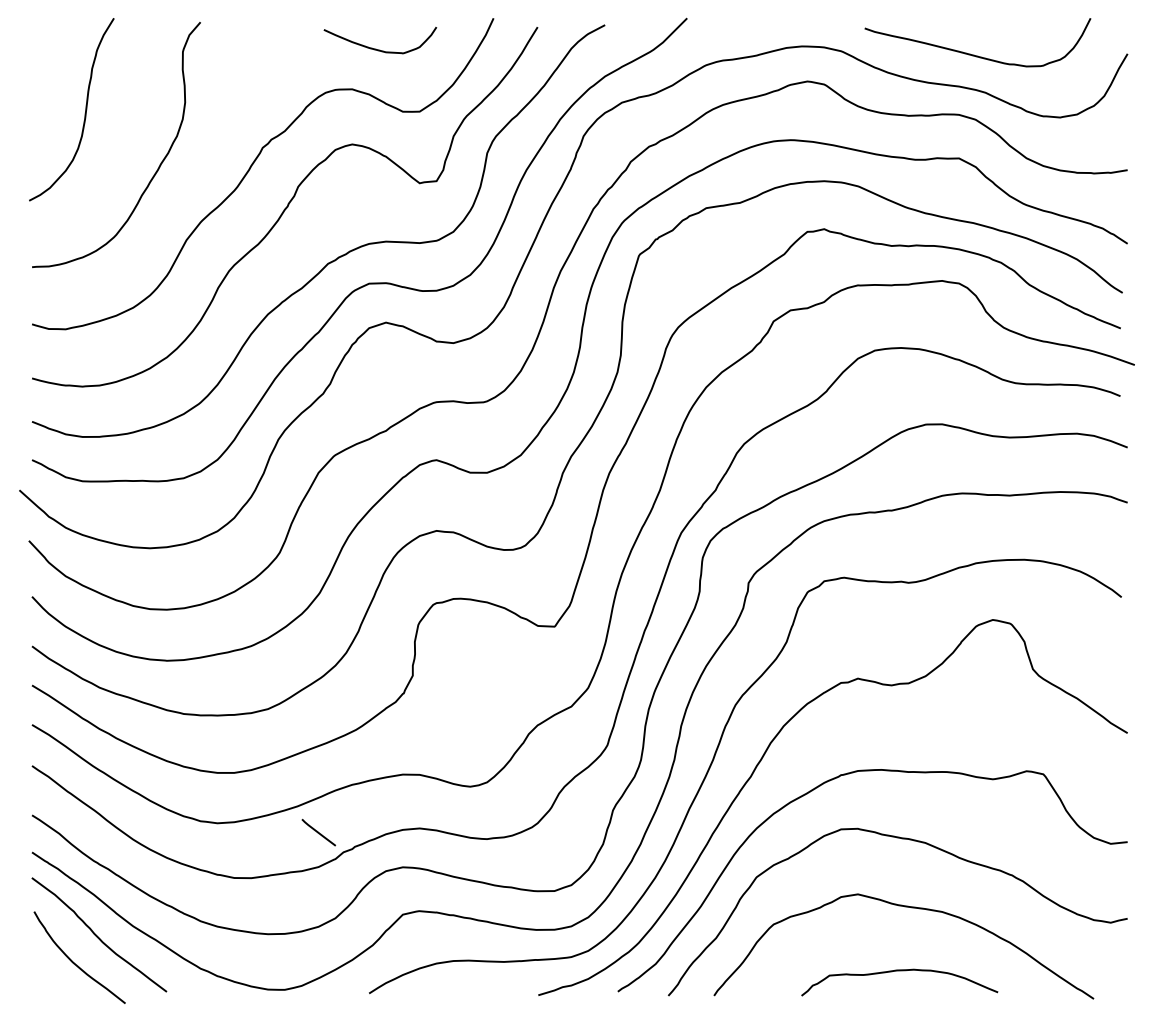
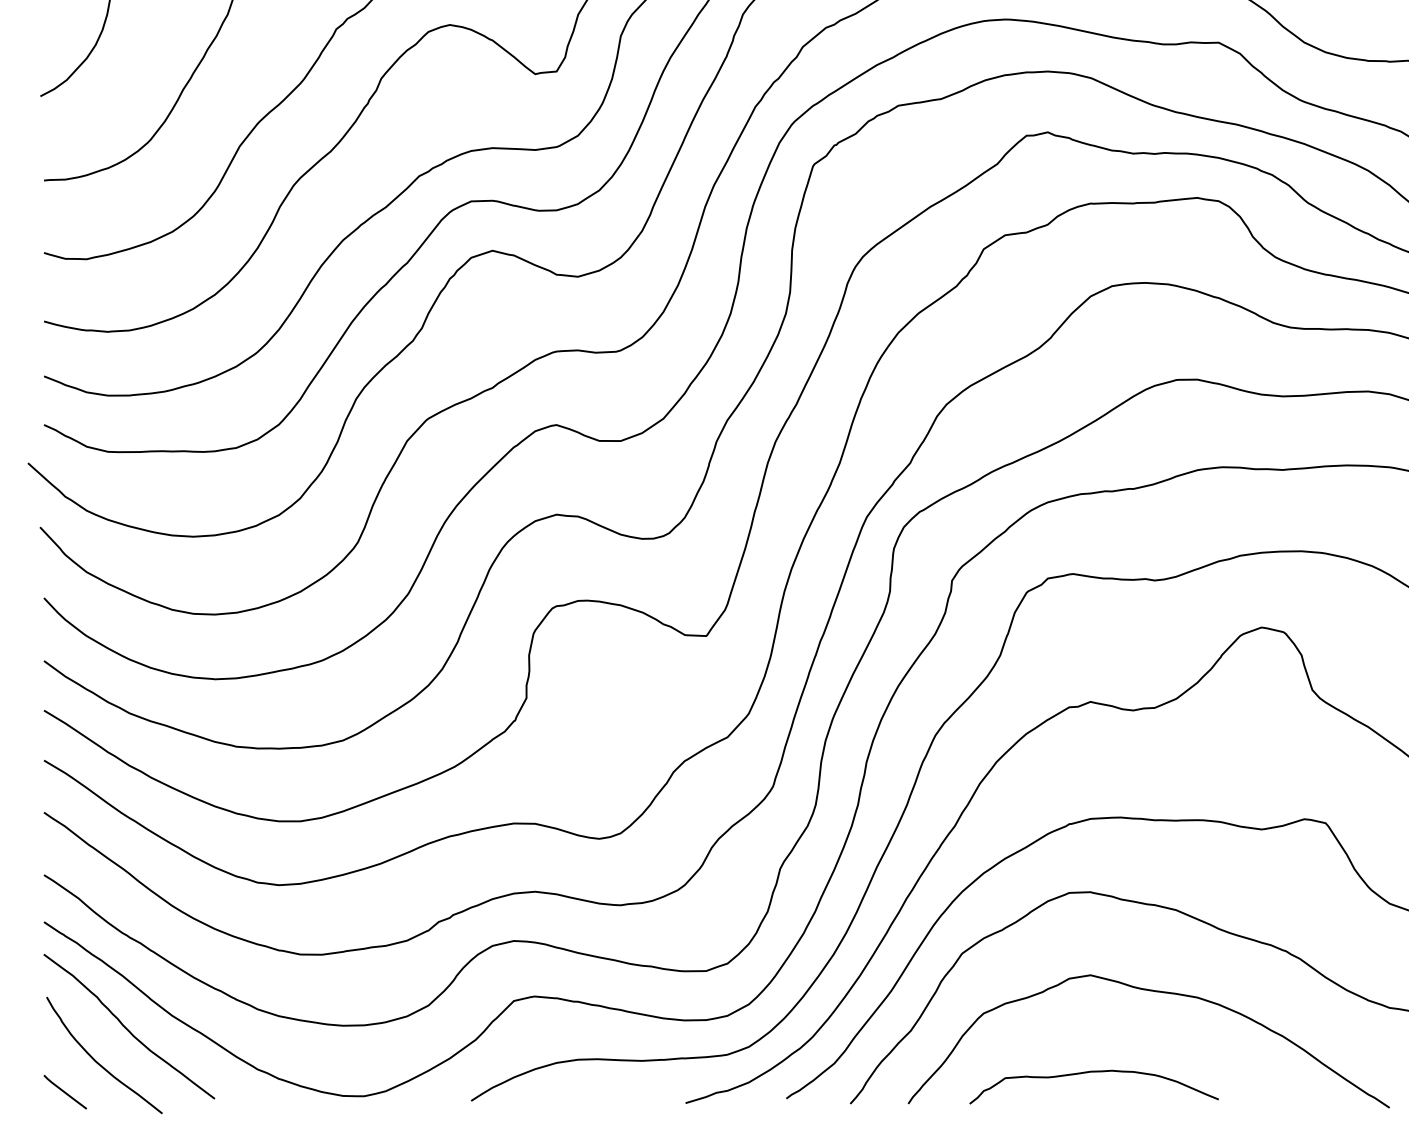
line: (318, 832) -> (64, 1092), moved
curve: (899, 971) -> (1093, 1073), moved

